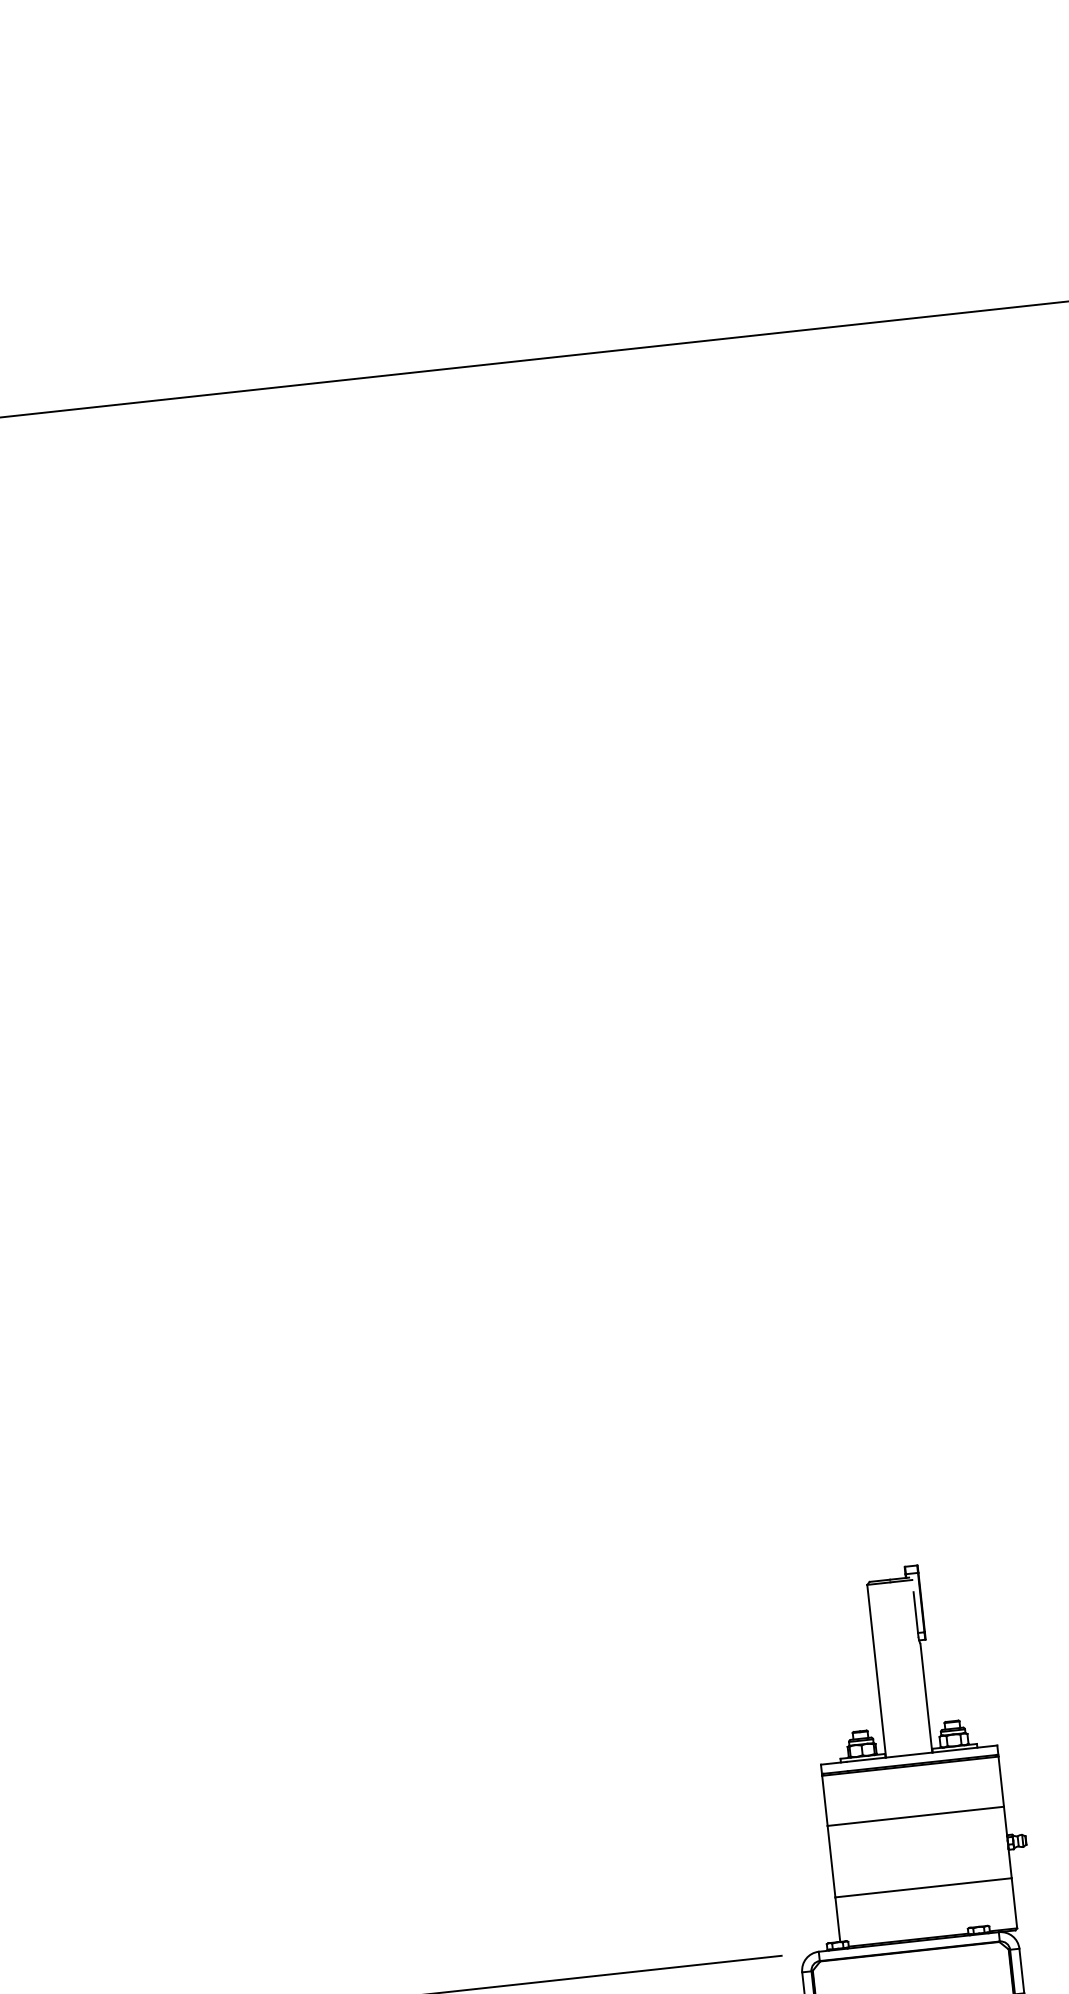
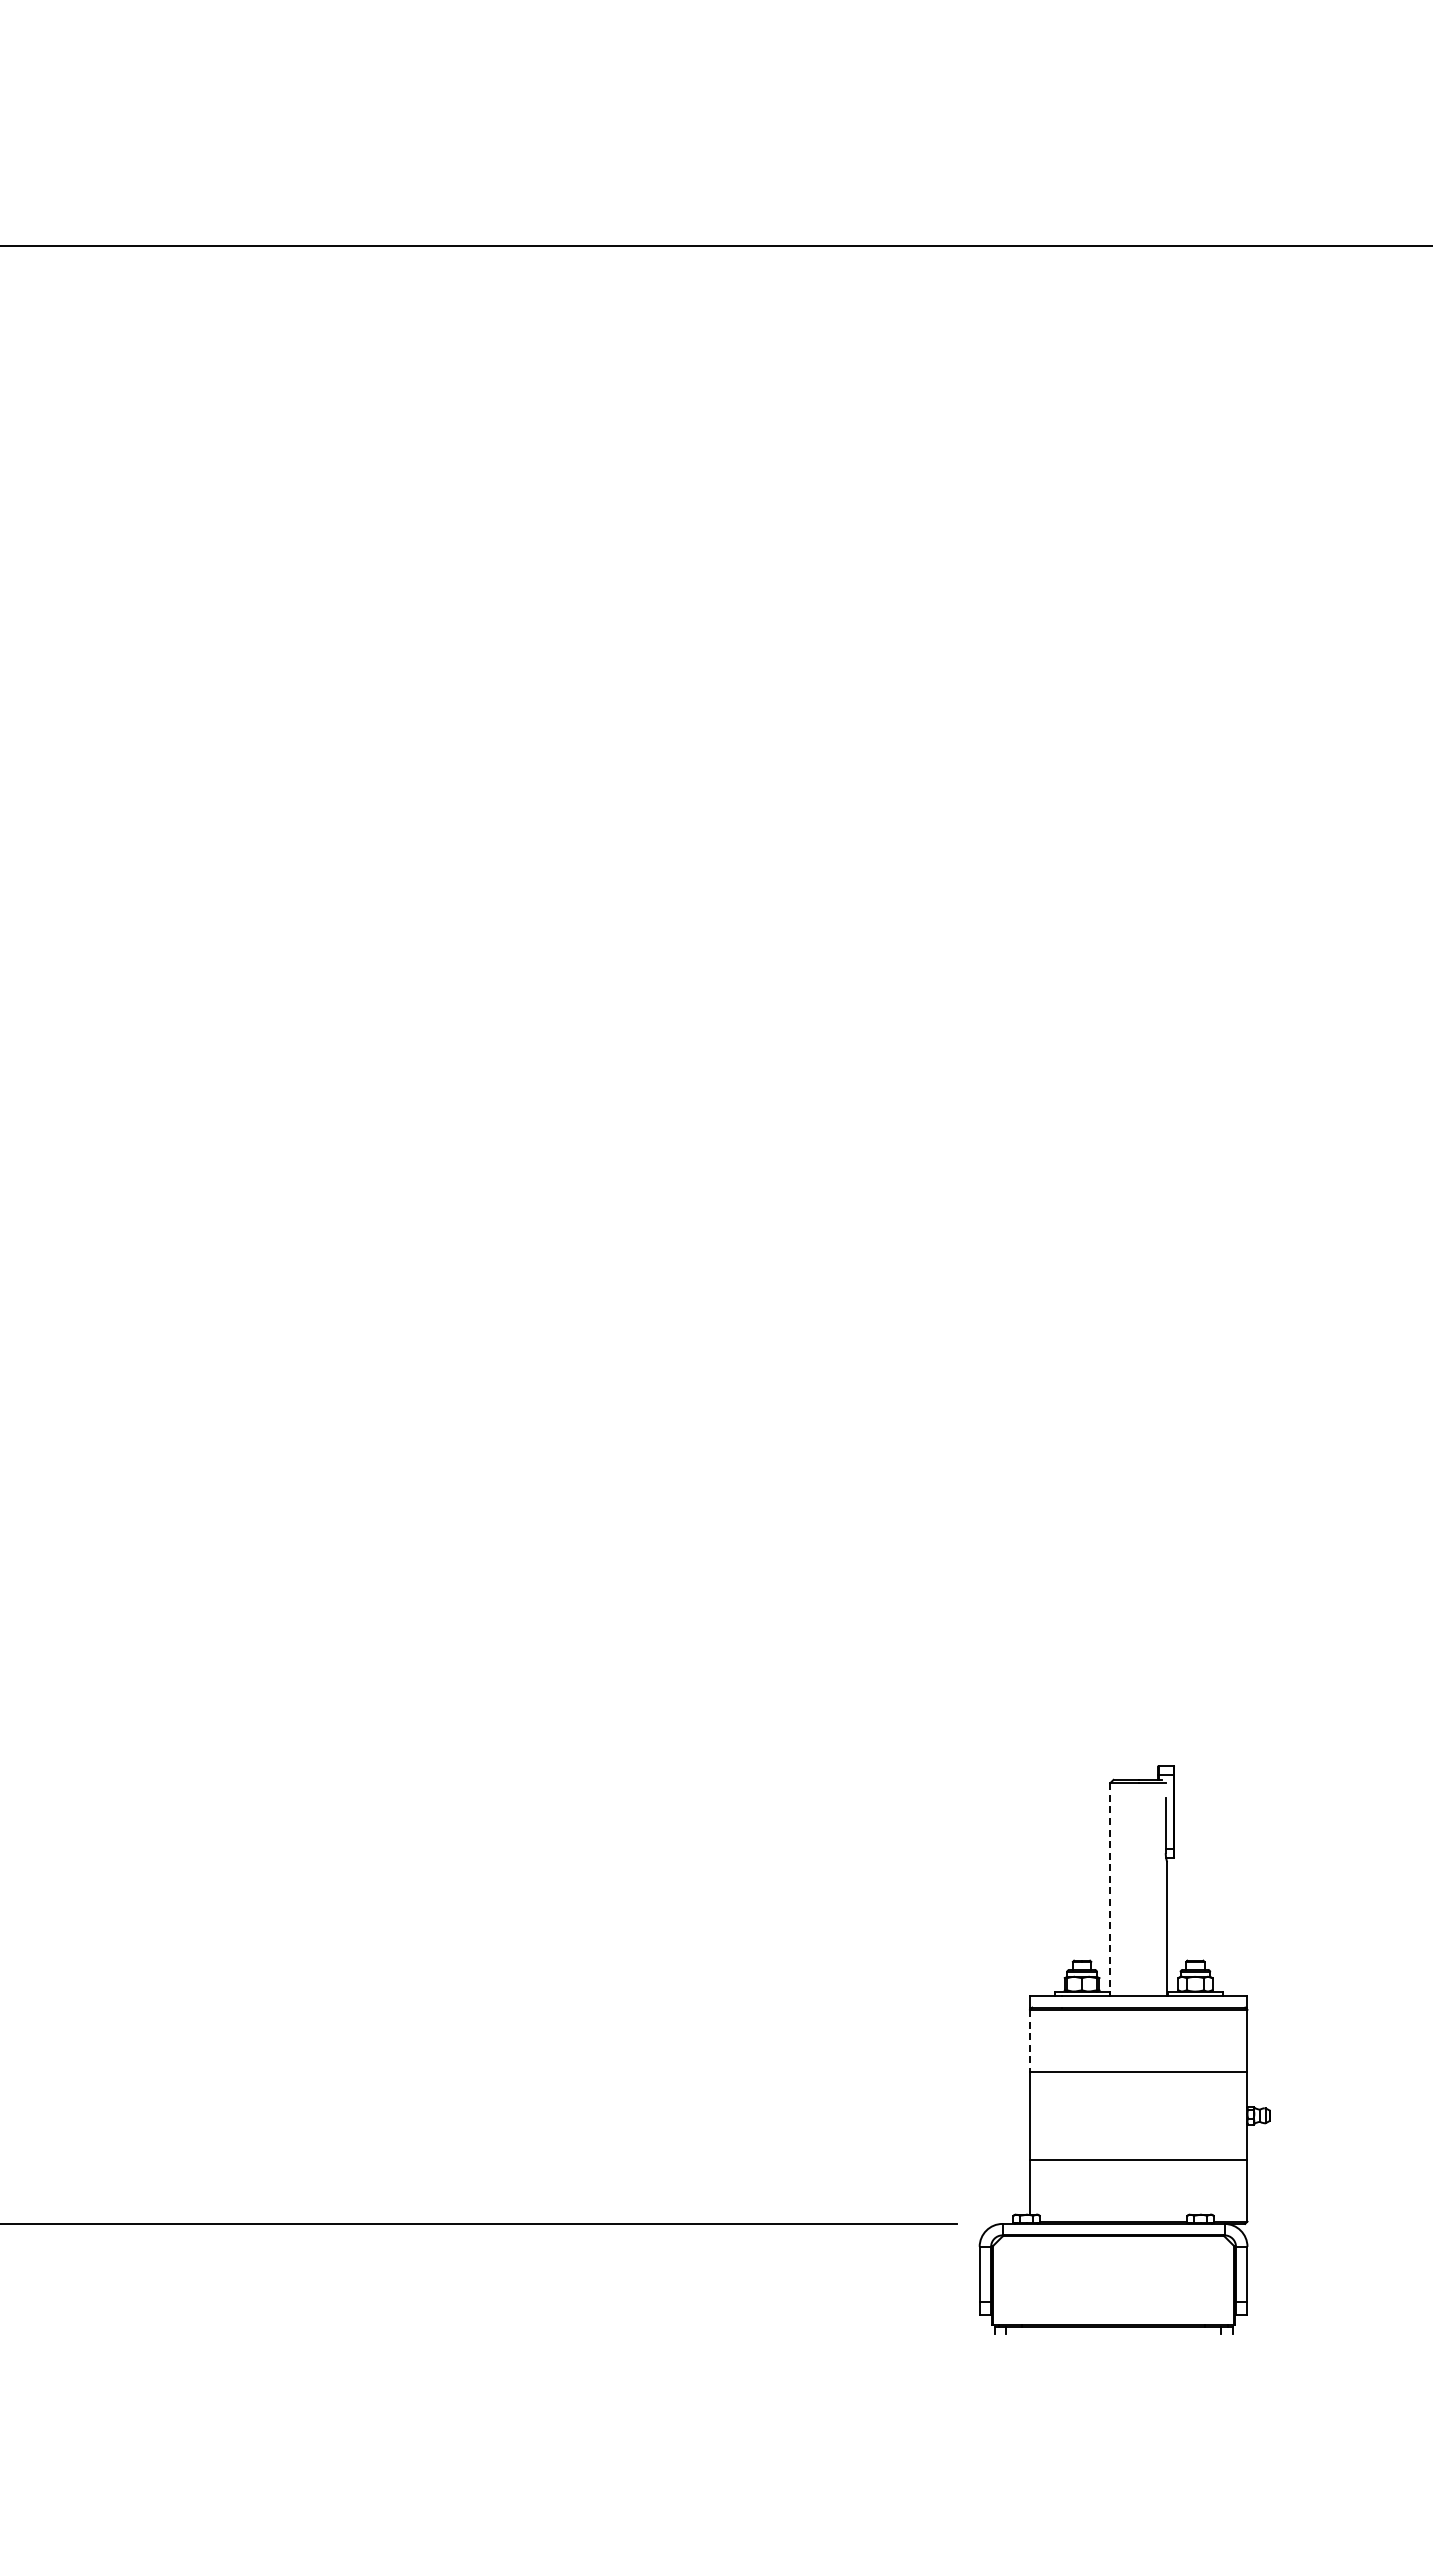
line: (876, 1671) -> (1110, 1890), solid -> dashed
line: (825, 1800) -> (1030, 2040), solid -> dashed

